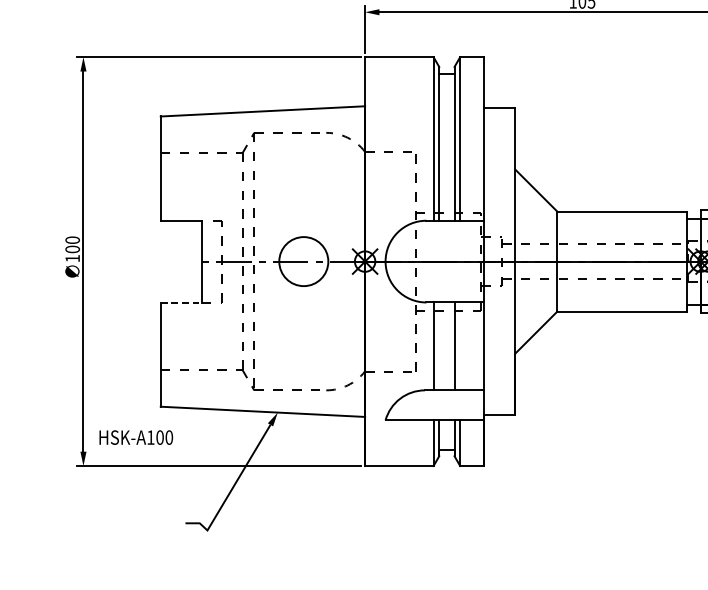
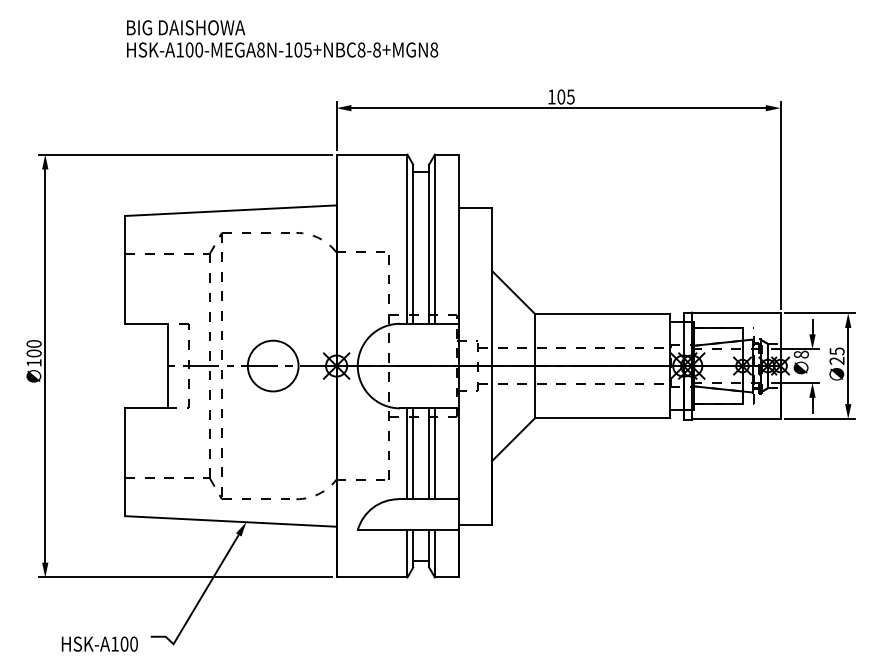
line: (181, 302) -> (146, 408), dashed -> solid
line: (439, 346) -> (413, 453), added
line: (459, 346) -> (434, 453), added
text: (135, 437) -> (99, 643), moved

